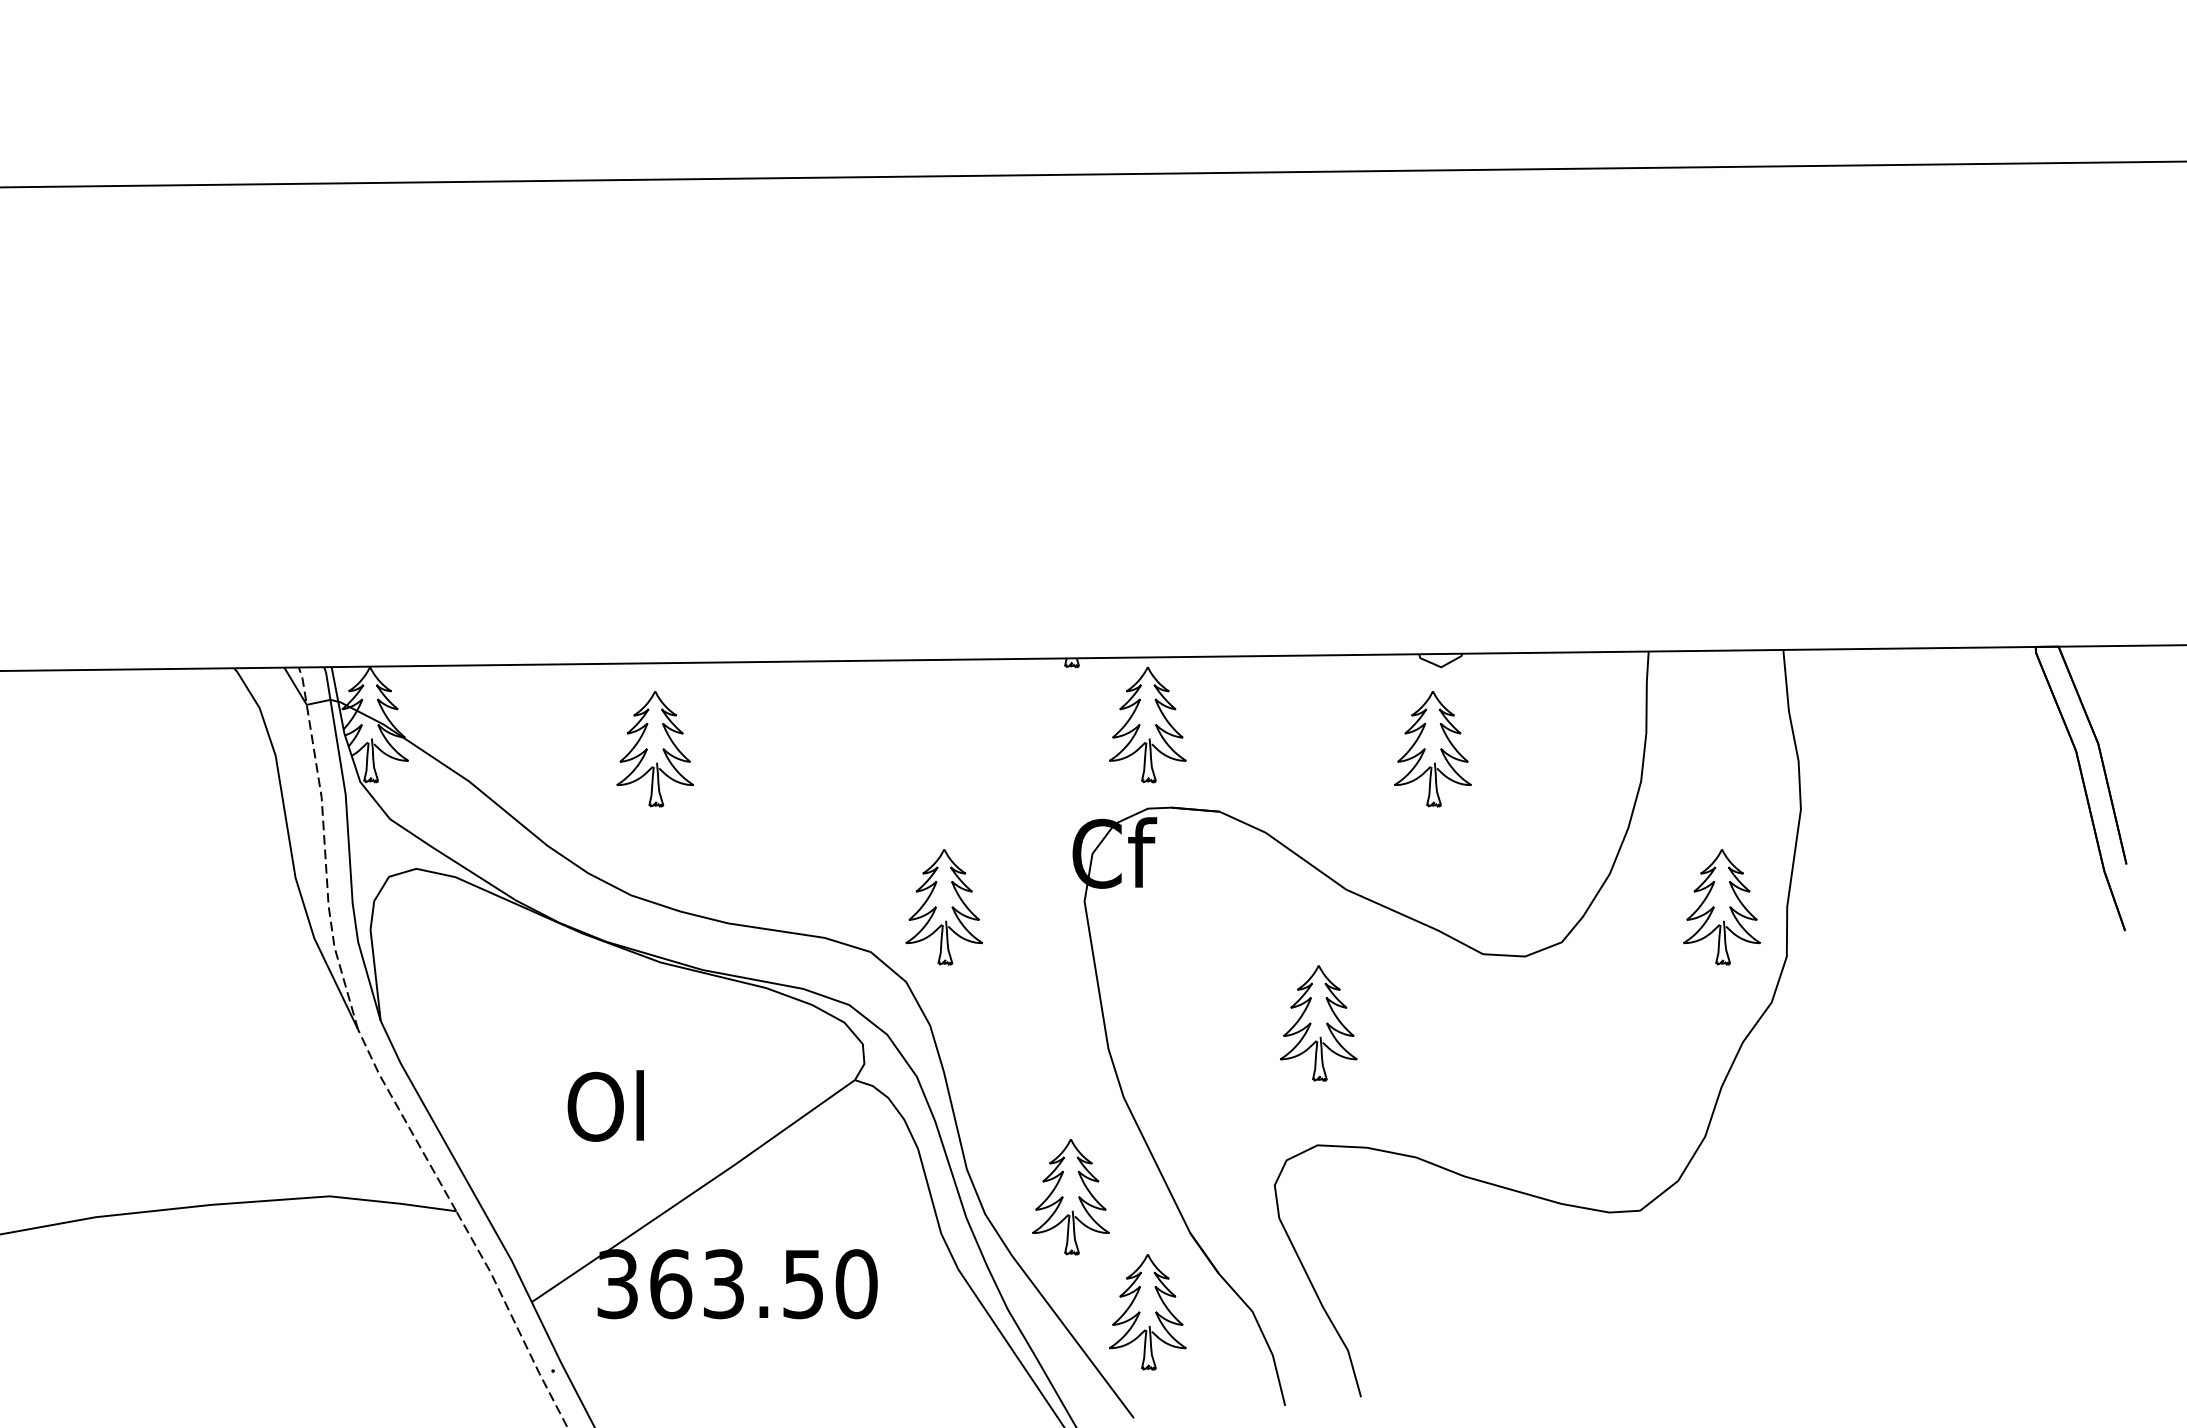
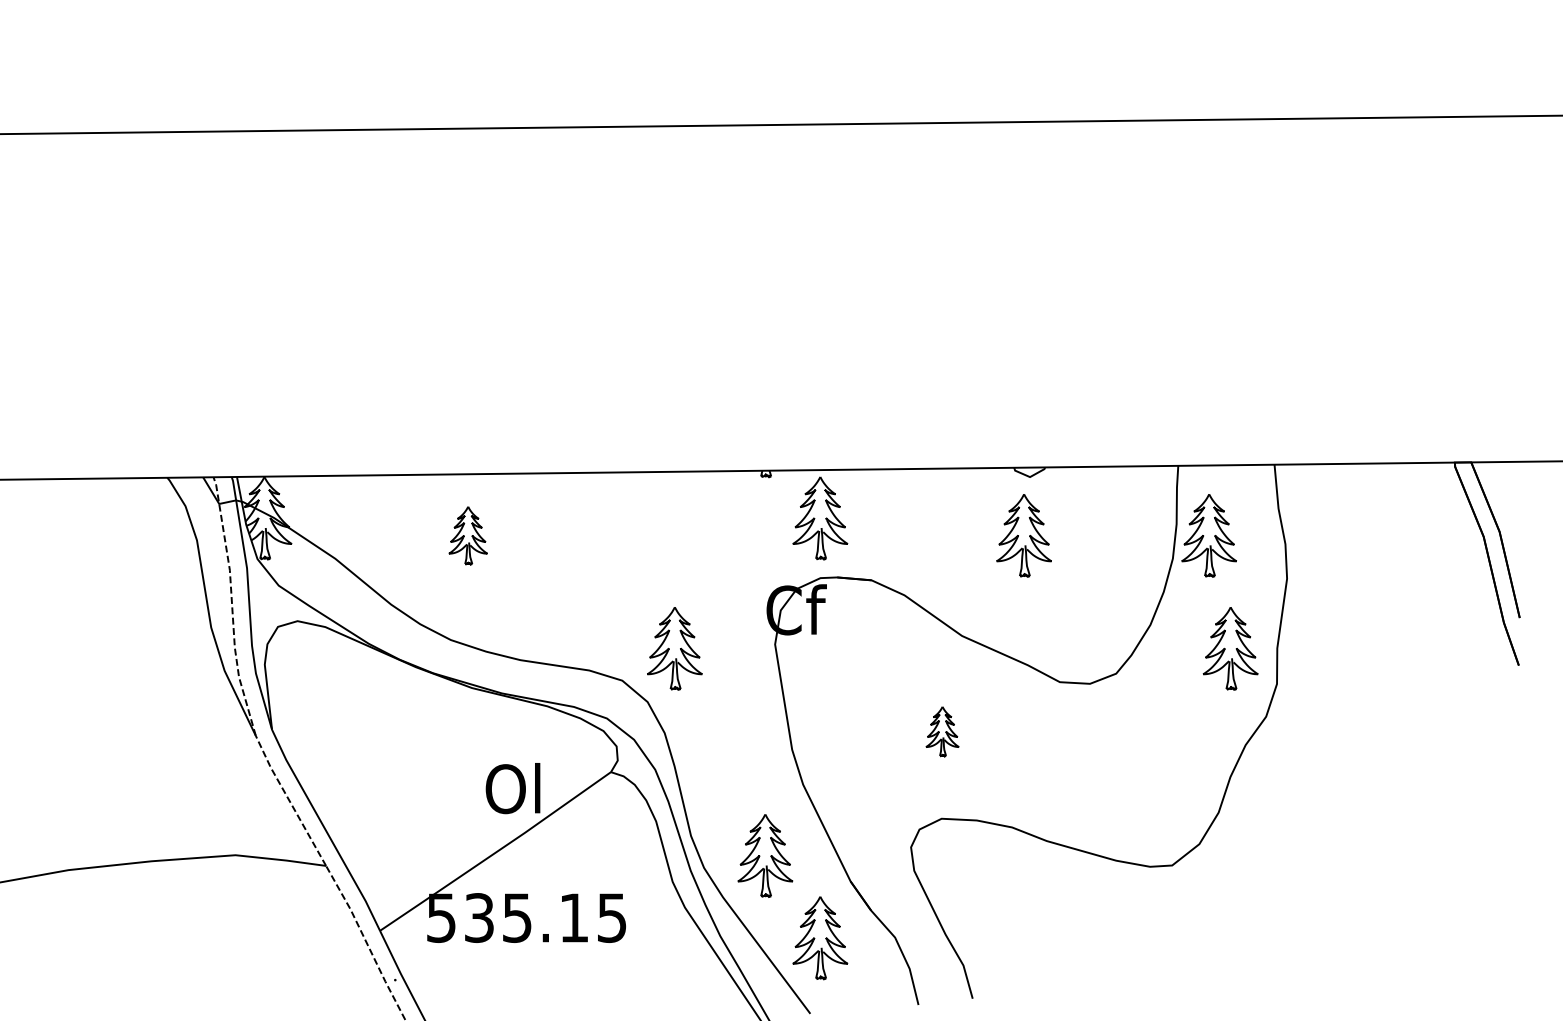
part: (654, 749) -> (467, 535), size x0.7
part: (1691, 749) -> (1208, 535), added
part: (1318, 1023) -> (942, 731), size x0.6
text: (605, 1105) -> (512, 788), moved
text: (737, 1284) -> (527, 918), 363.50 -> 535.15

